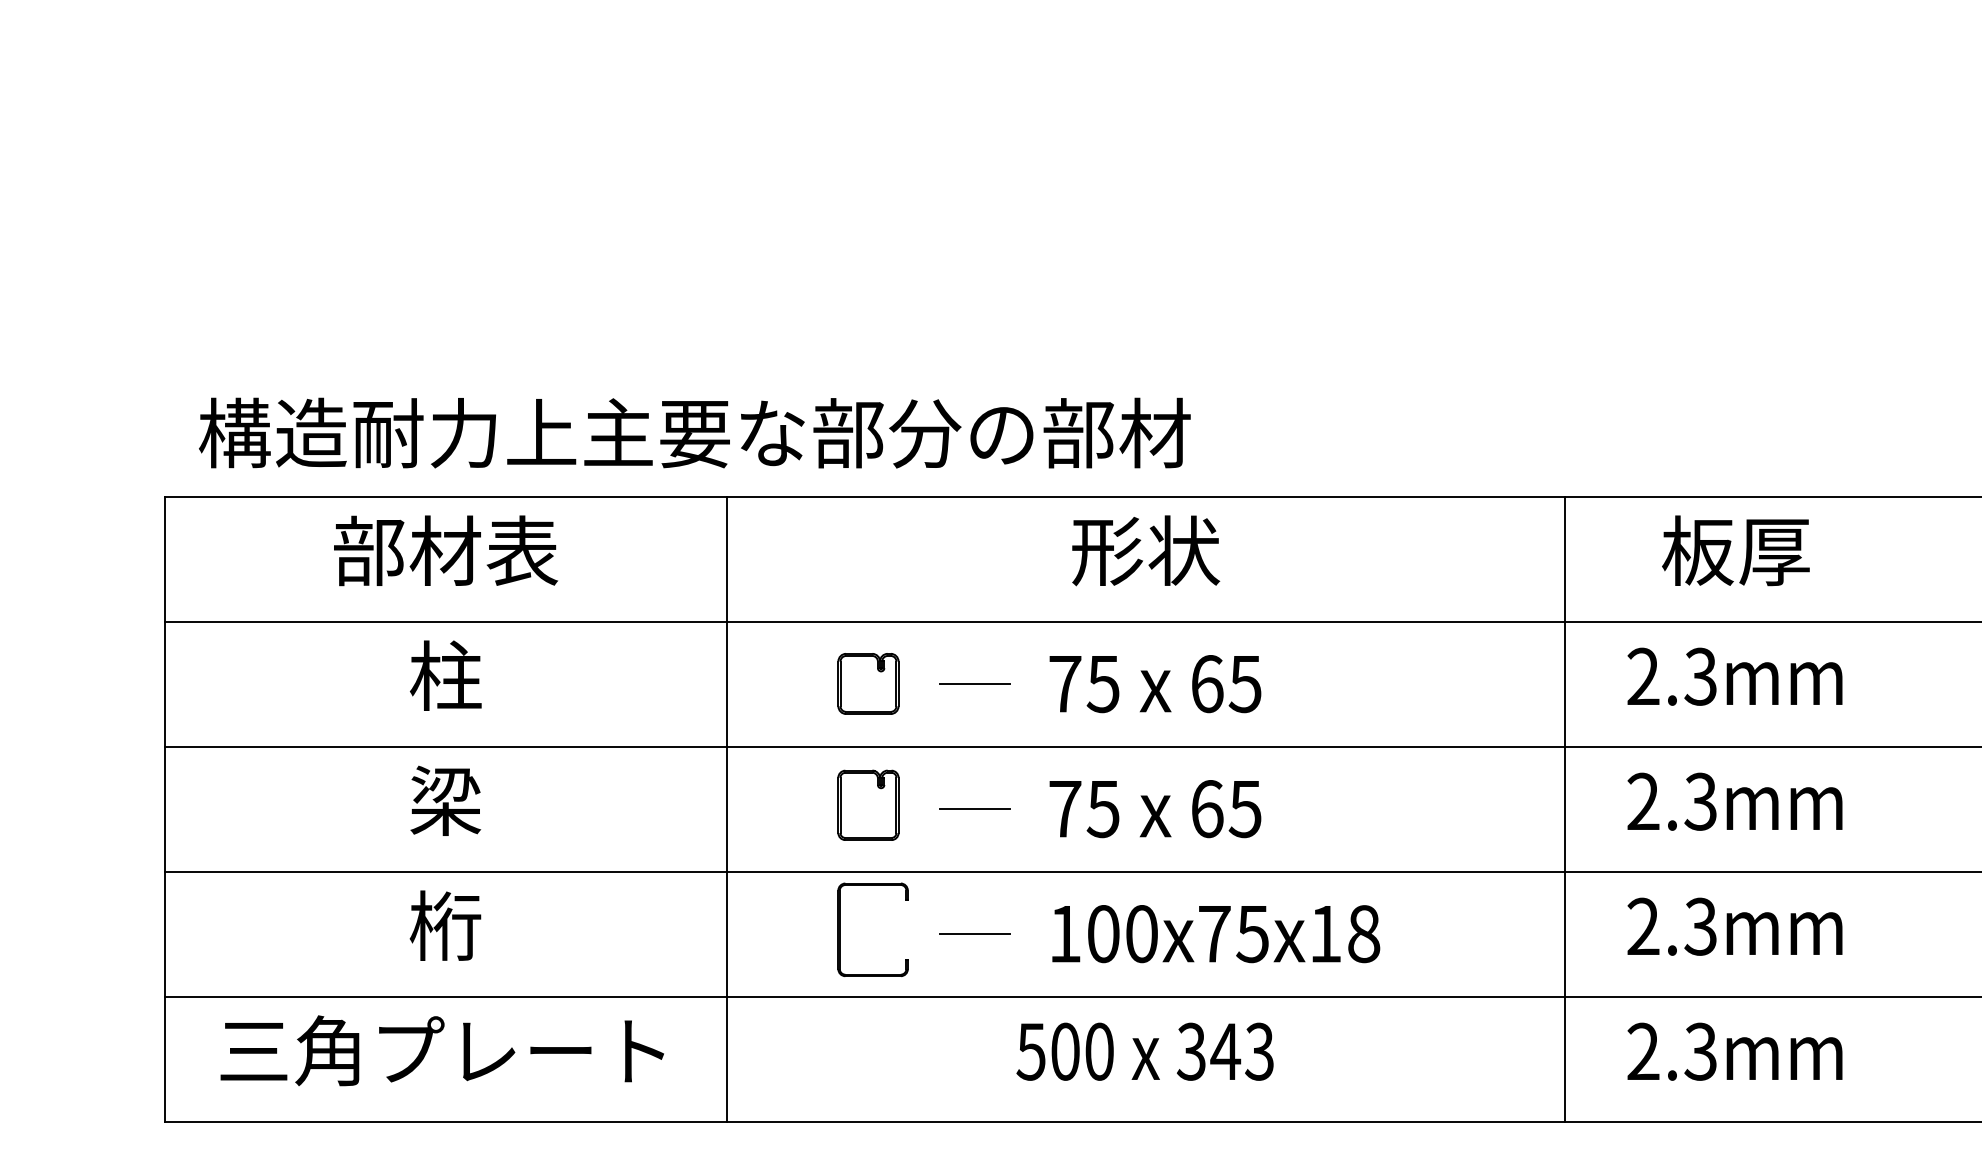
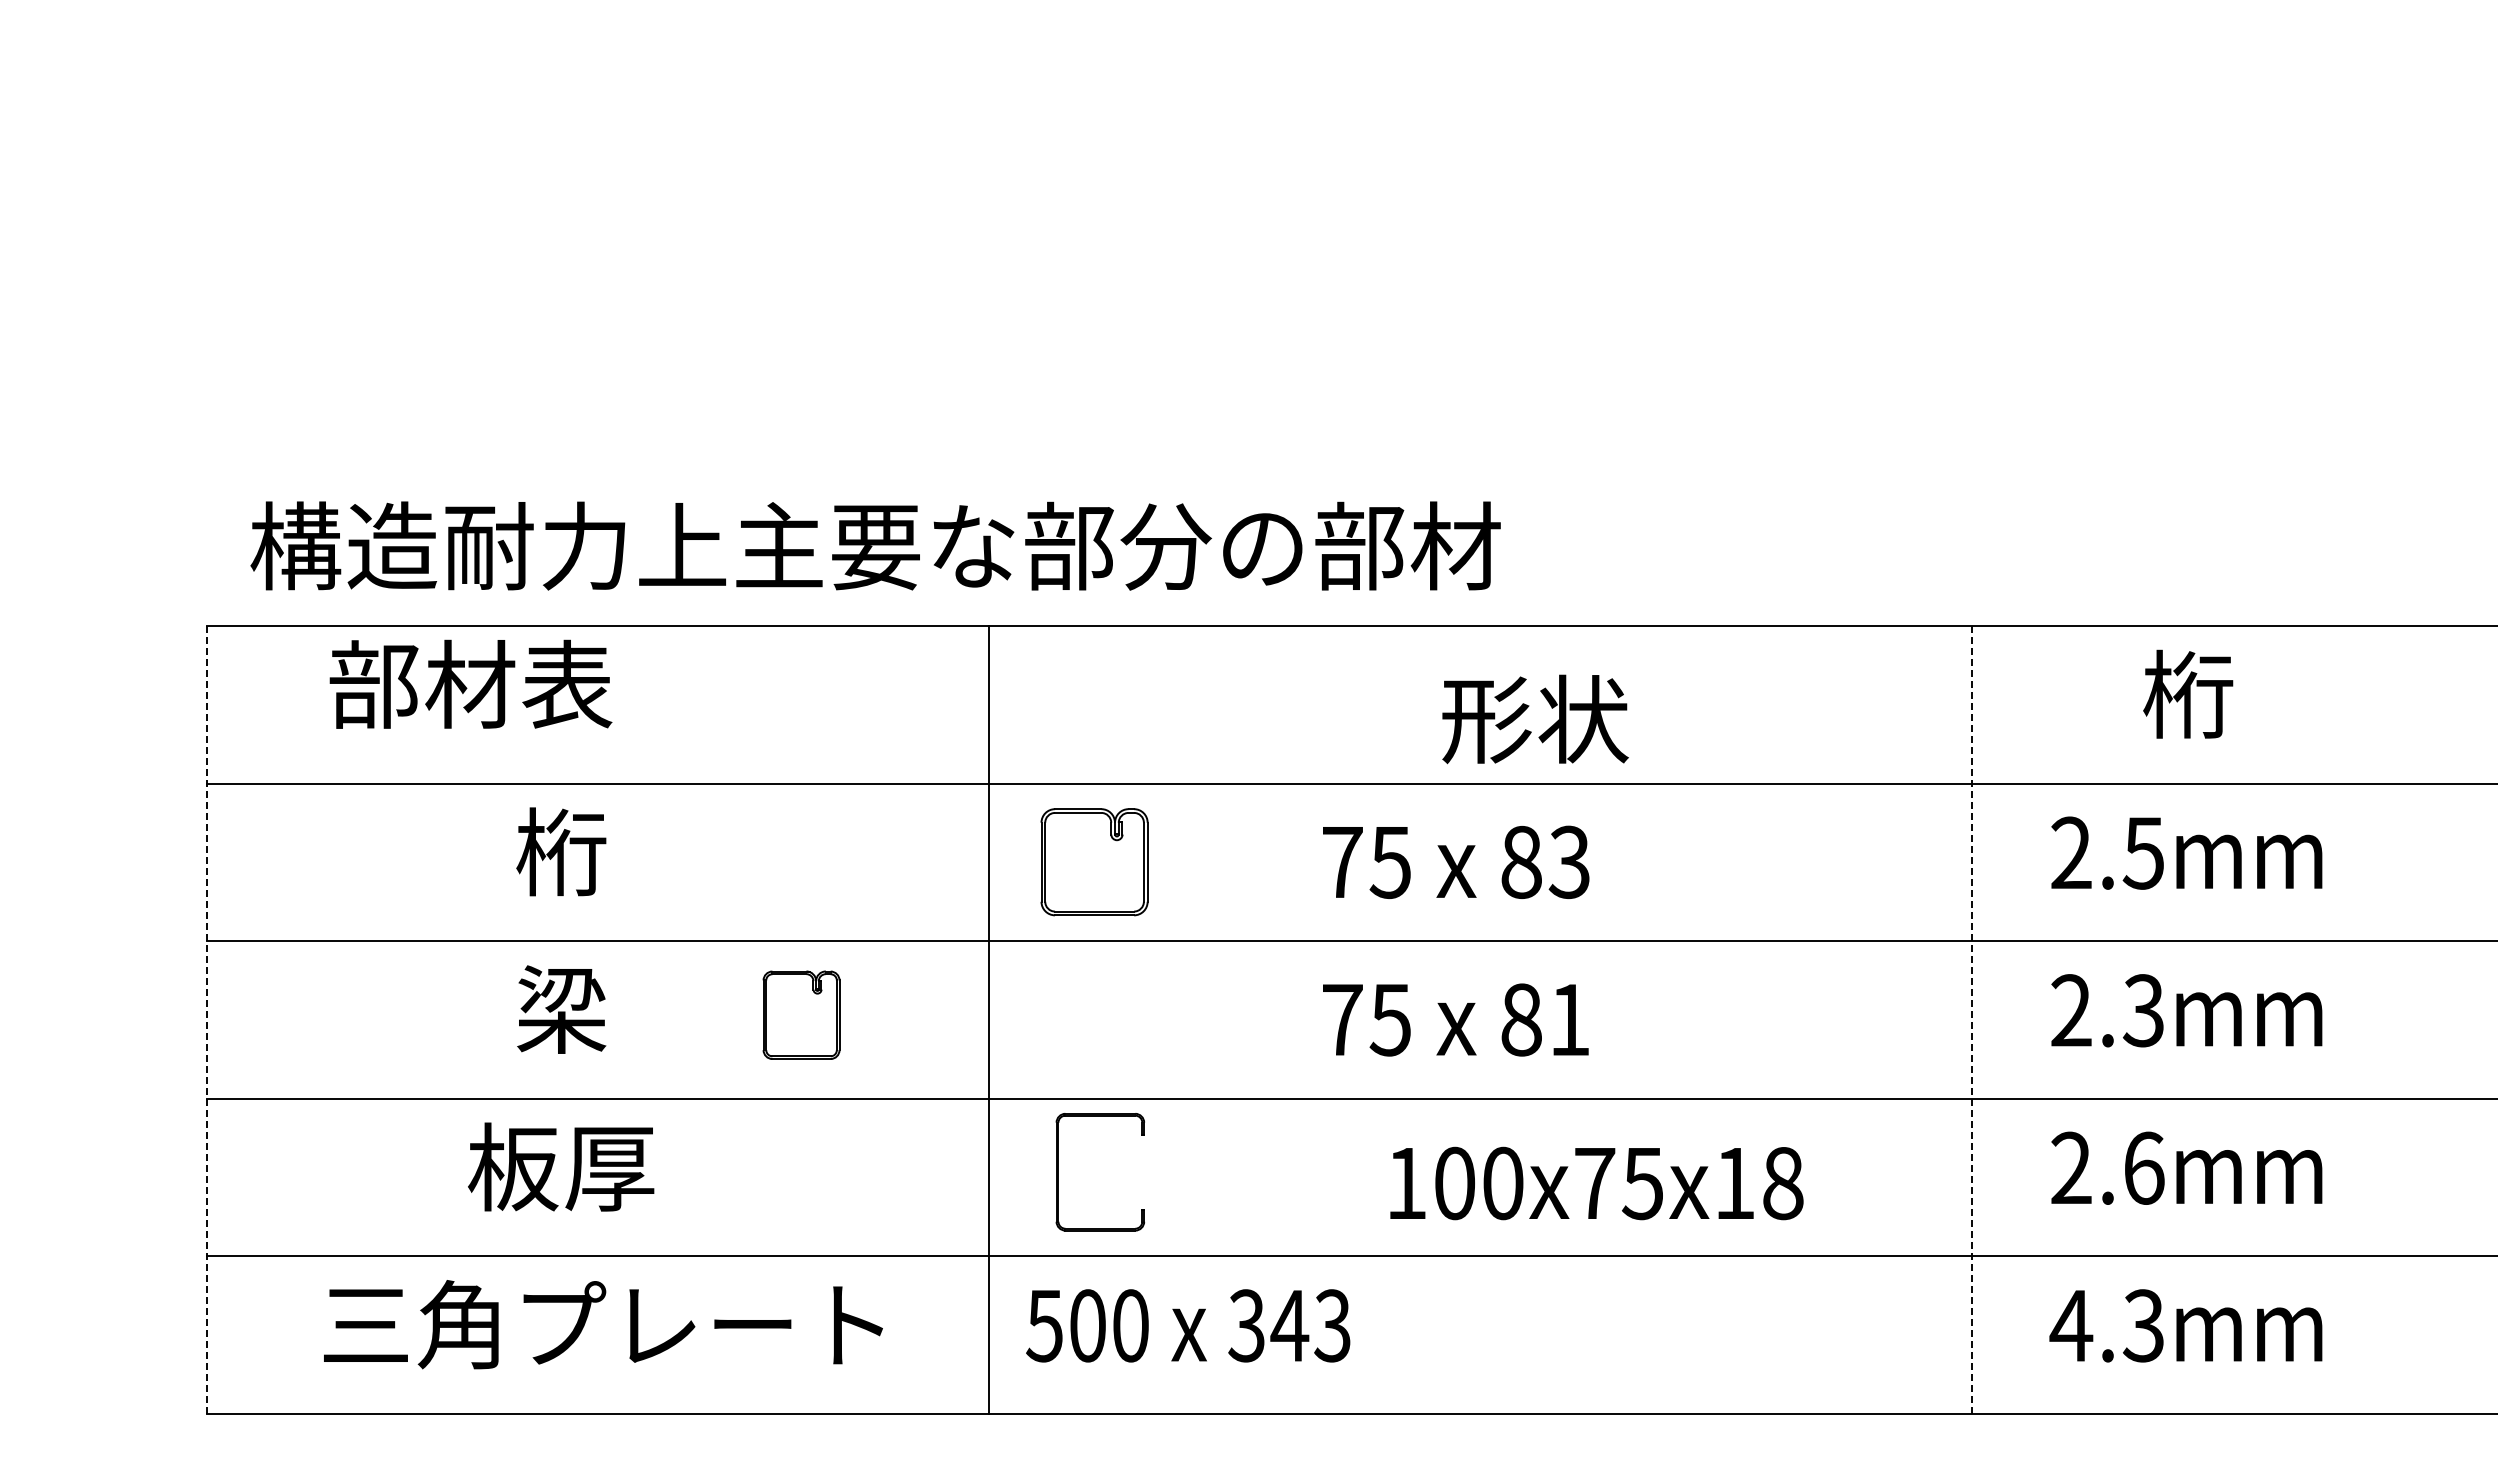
text: (445, 550) -> (470, 683), moved
text: (1146, 550) -> (1535, 719), moved
text: (1735, 550) -> (2187, 693), 板厚 -> 桁
text: (445, 675) -> (561, 851), 柱 -> 桁
text: (1699, 676) -> (2142, 852), 2.3mm -> 2.5mm
part: (868, 683) -> (1094, 861), size x1.4
text: (1226, 683) -> (1545, 861), 65 -> 83
line: (974, 684) -> (1228, 862), removed
part: (868, 804) -> (801, 1014), moved
line: (164, 808) -> (207, 1019), solid -> dashed
line: (727, 808) -> (989, 1019), moved
line: (974, 808) -> (1228, 1019), removed
text: (1226, 808) -> (1545, 1019), 65 -> 81
line: (1564, 808) -> (1972, 1019), solid -> dashed
text: (445, 925) -> (561, 1166), 桁 -> 板厚
text: (1700, 926) -> (2143, 1167), 2.3mm -> 2.6mm
line: (974, 934) -> (1228, 1177), removed
text: (1215, 934) -> (1596, 1183), moved
text: (442, 1050) -> (603, 1324), moved
text: (1145, 1051) -> (1188, 1325), moved
text: (1643, 1051) -> (2071, 1325), 2.3mm -> 4.3mm

